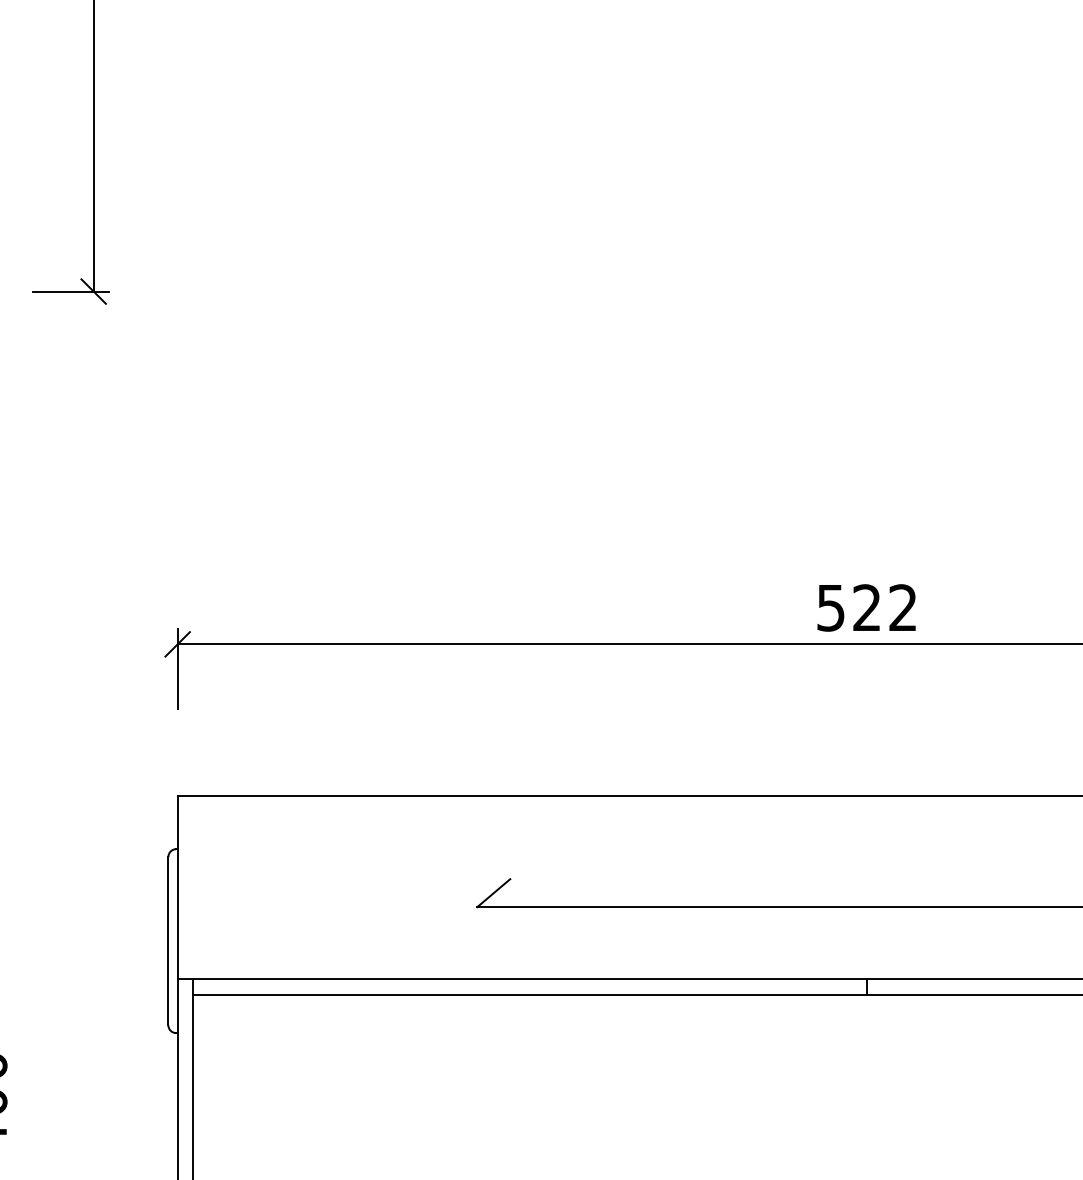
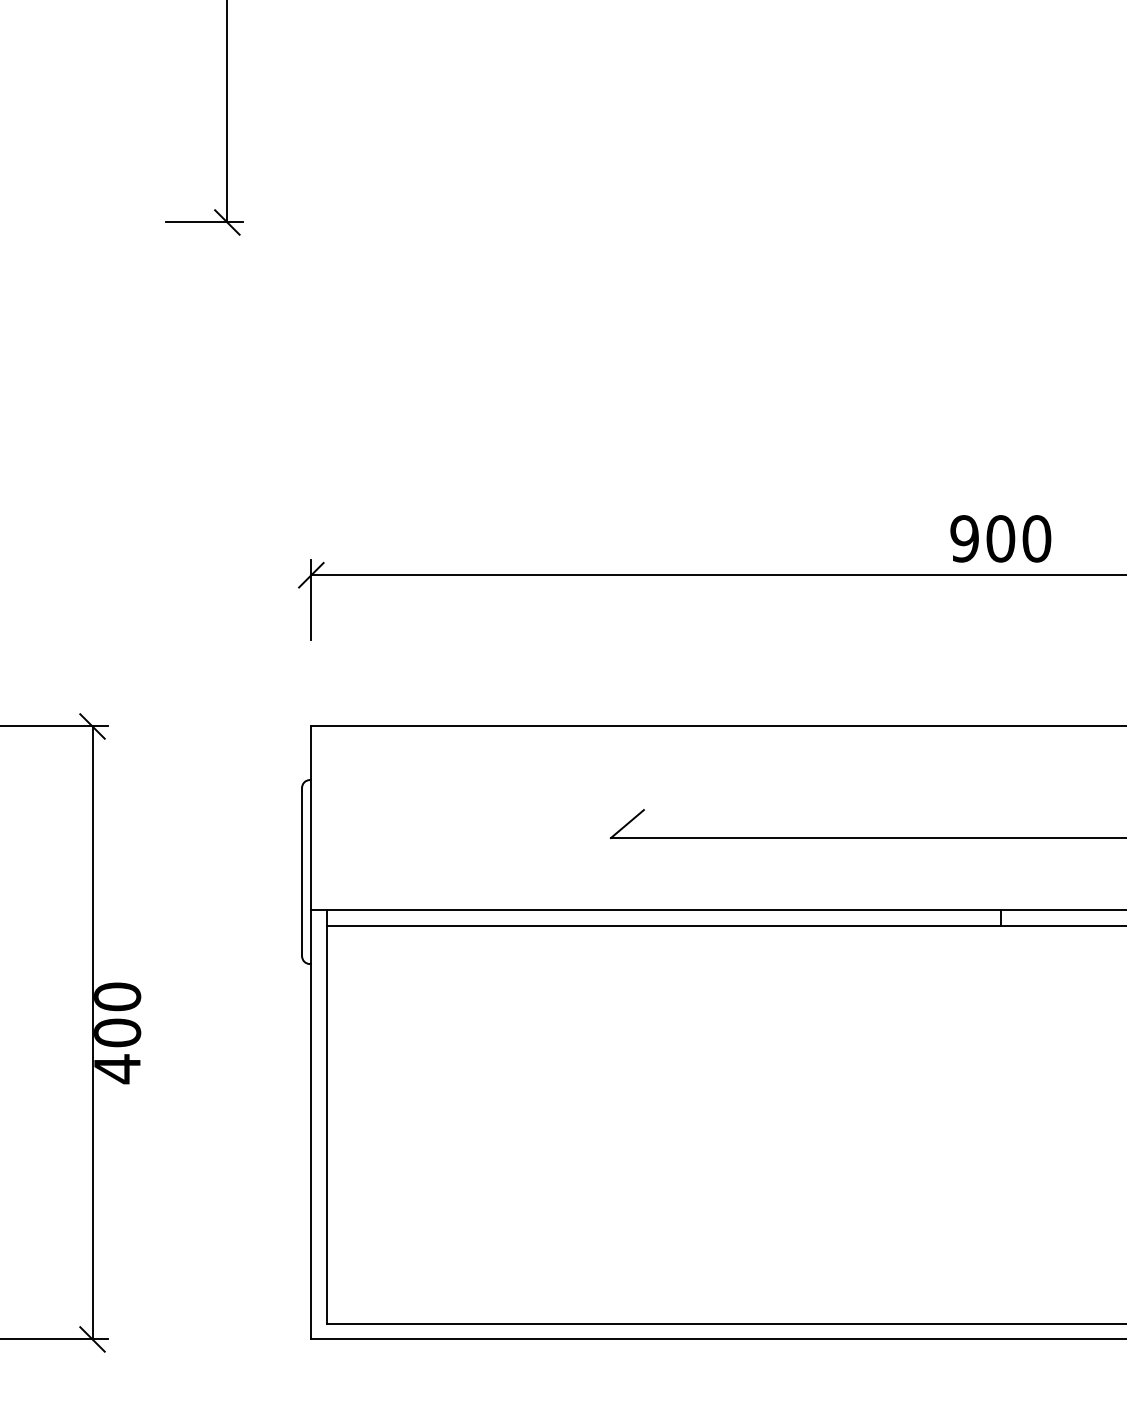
text: (866, 607) -> (1000, 538), 522 -> 900

